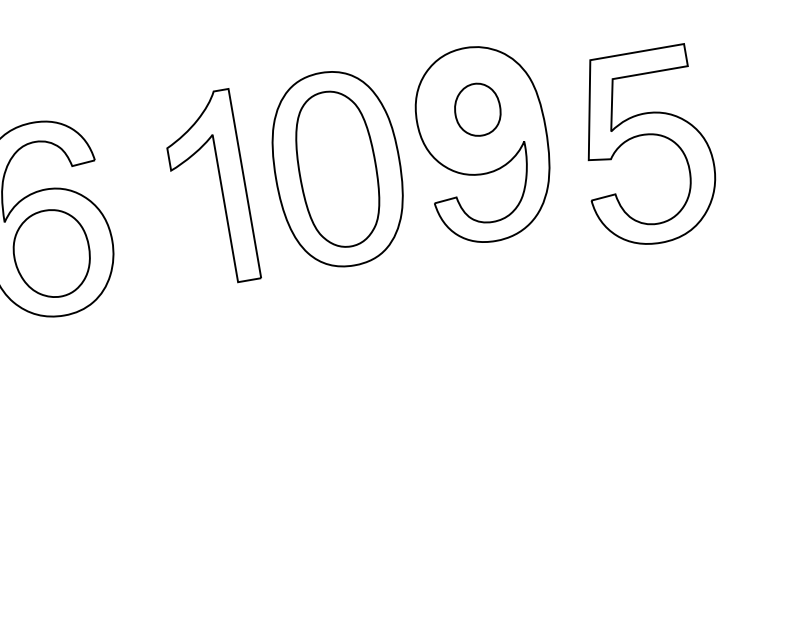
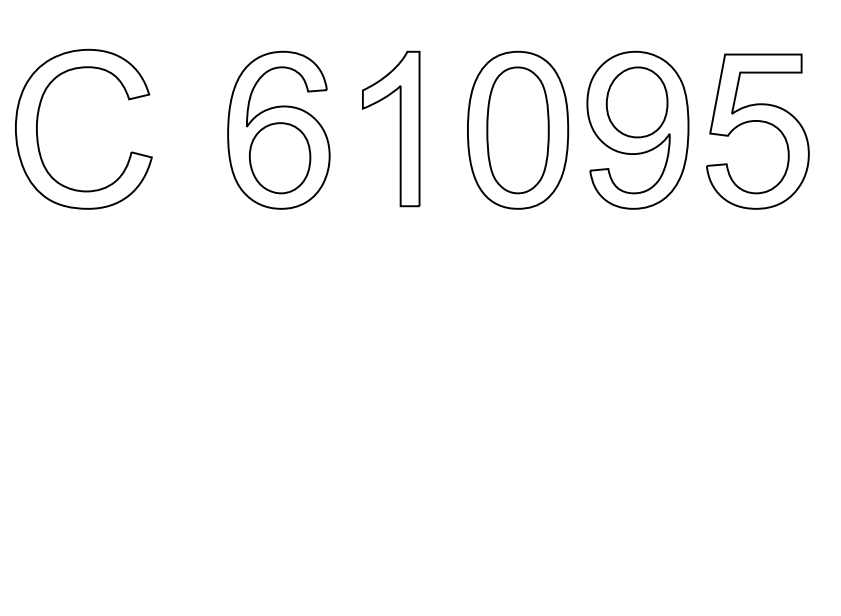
part: (476, 110) -> (636, 102), size x1.67
part: (648, 135) -> (760, 122), moved
part: (220, 187) -> (399, 128), moved

